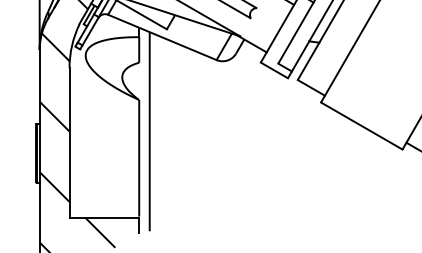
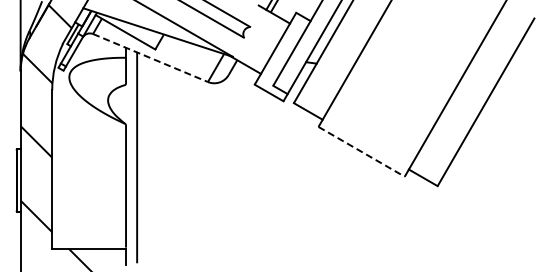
line: (162, 37) -> (150, 58), solid -> dashed
line: (361, 125) -> (361, 151), solid -> dashed

